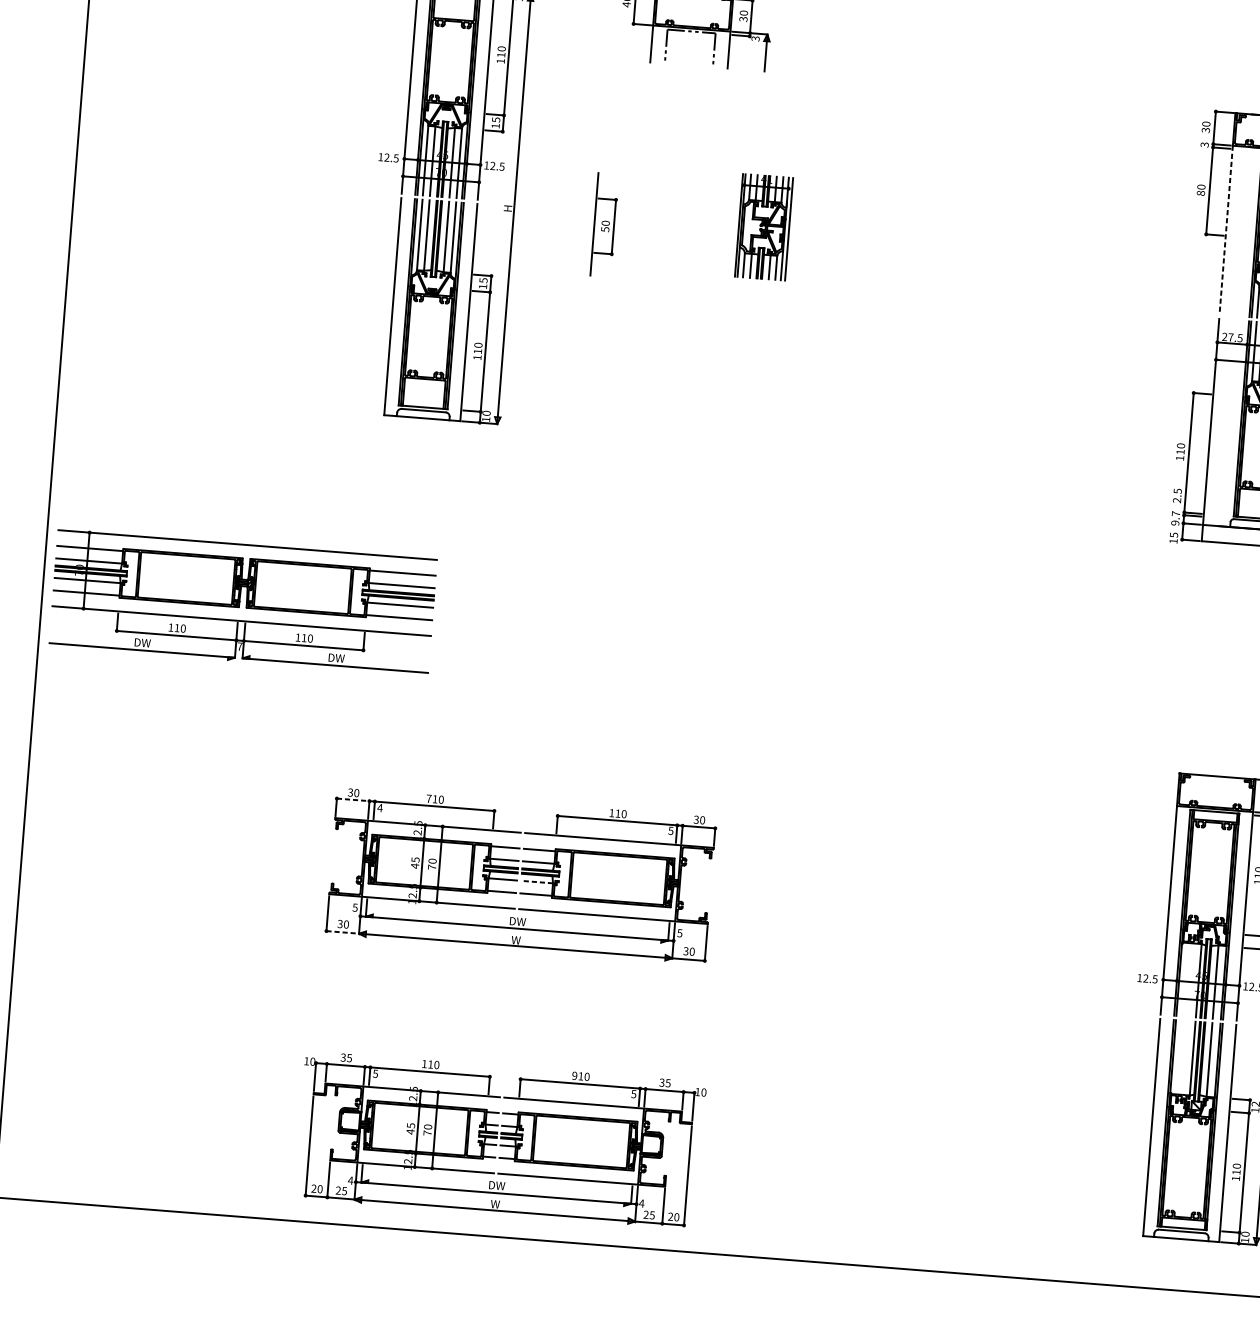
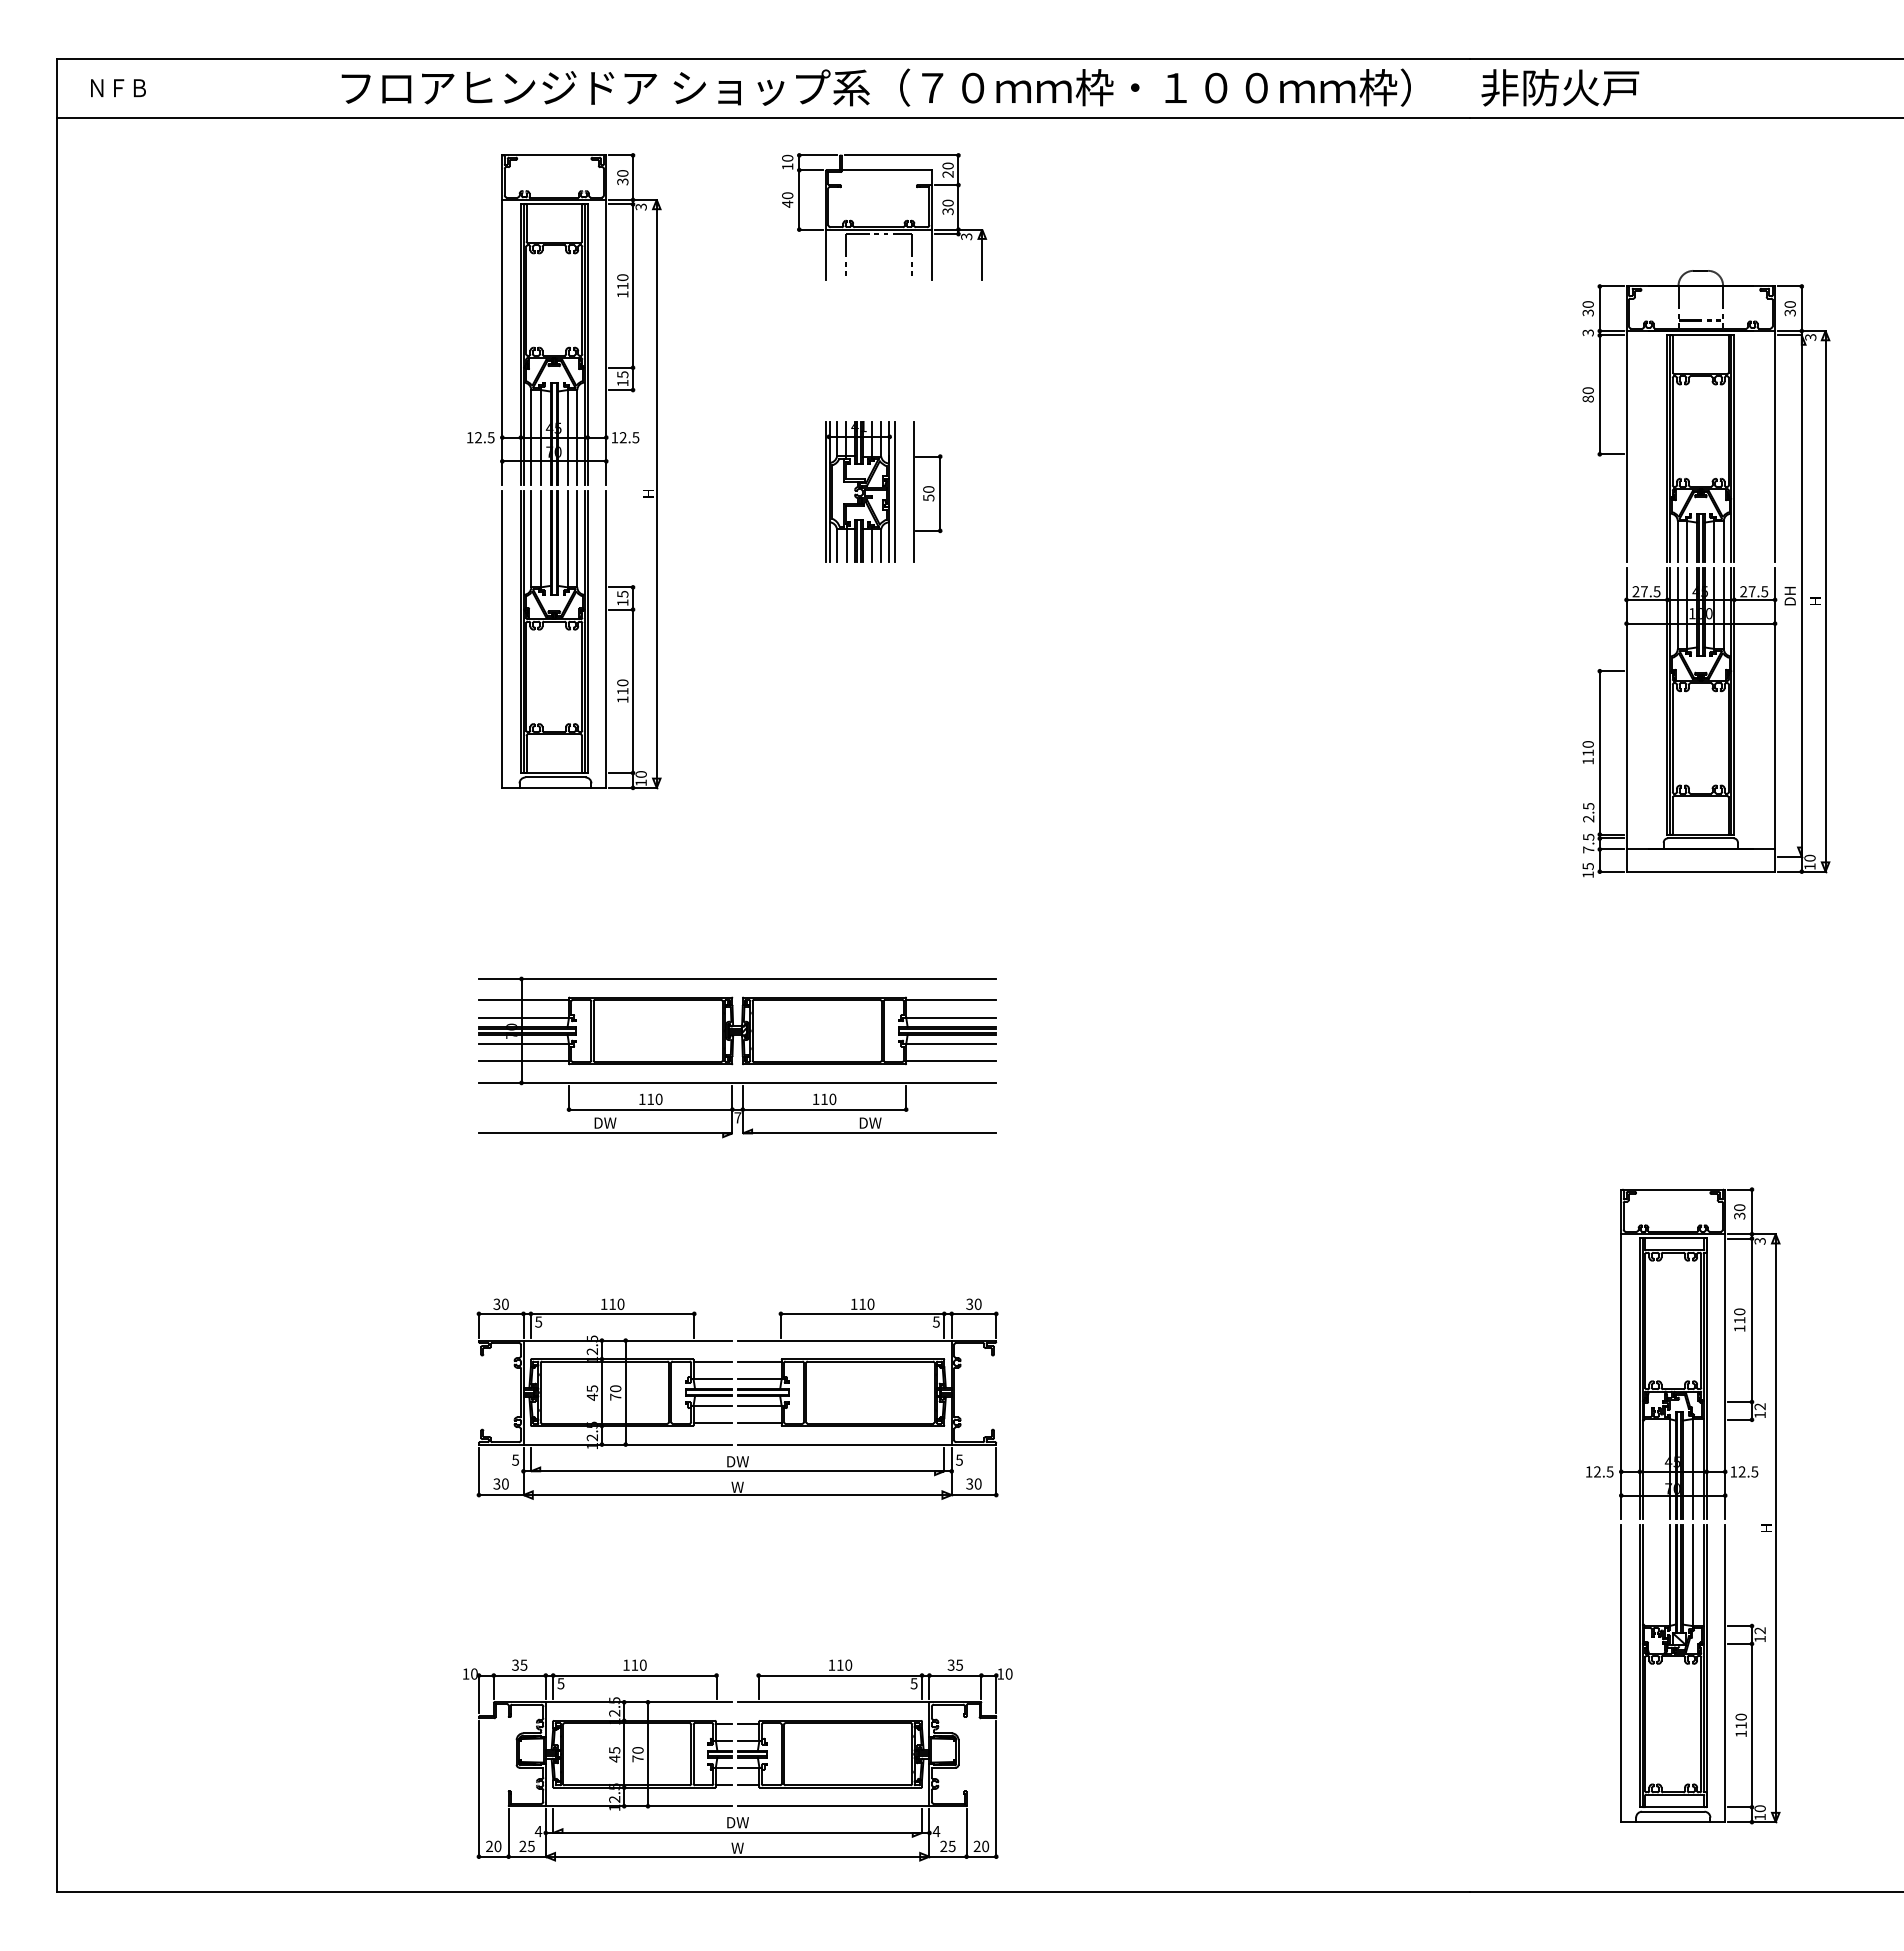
part: (604, 224) -> (927, 491), moved
part: (764, 226) -> (860, 491), moved
line: (1226, 230) -> (1626, 447), dashed -> solid
text: (1175, 518) -> (1588, 843), 9.7 -> 7.5
part: (243, 602) -> (737, 1057), moved
text: (428, 798) -> (603, 1303), 710 -> 110
line: (353, 799) -> (501, 1313), dashed -> solid
text: (380, 807) -> (538, 1321), 4 -> 5
line: (537, 881) -> (760, 1405), dashed -> solid
line: (342, 932) -> (501, 1495), dashed -> solid
text: (574, 1075) -> (831, 1664), 910 -> 110

